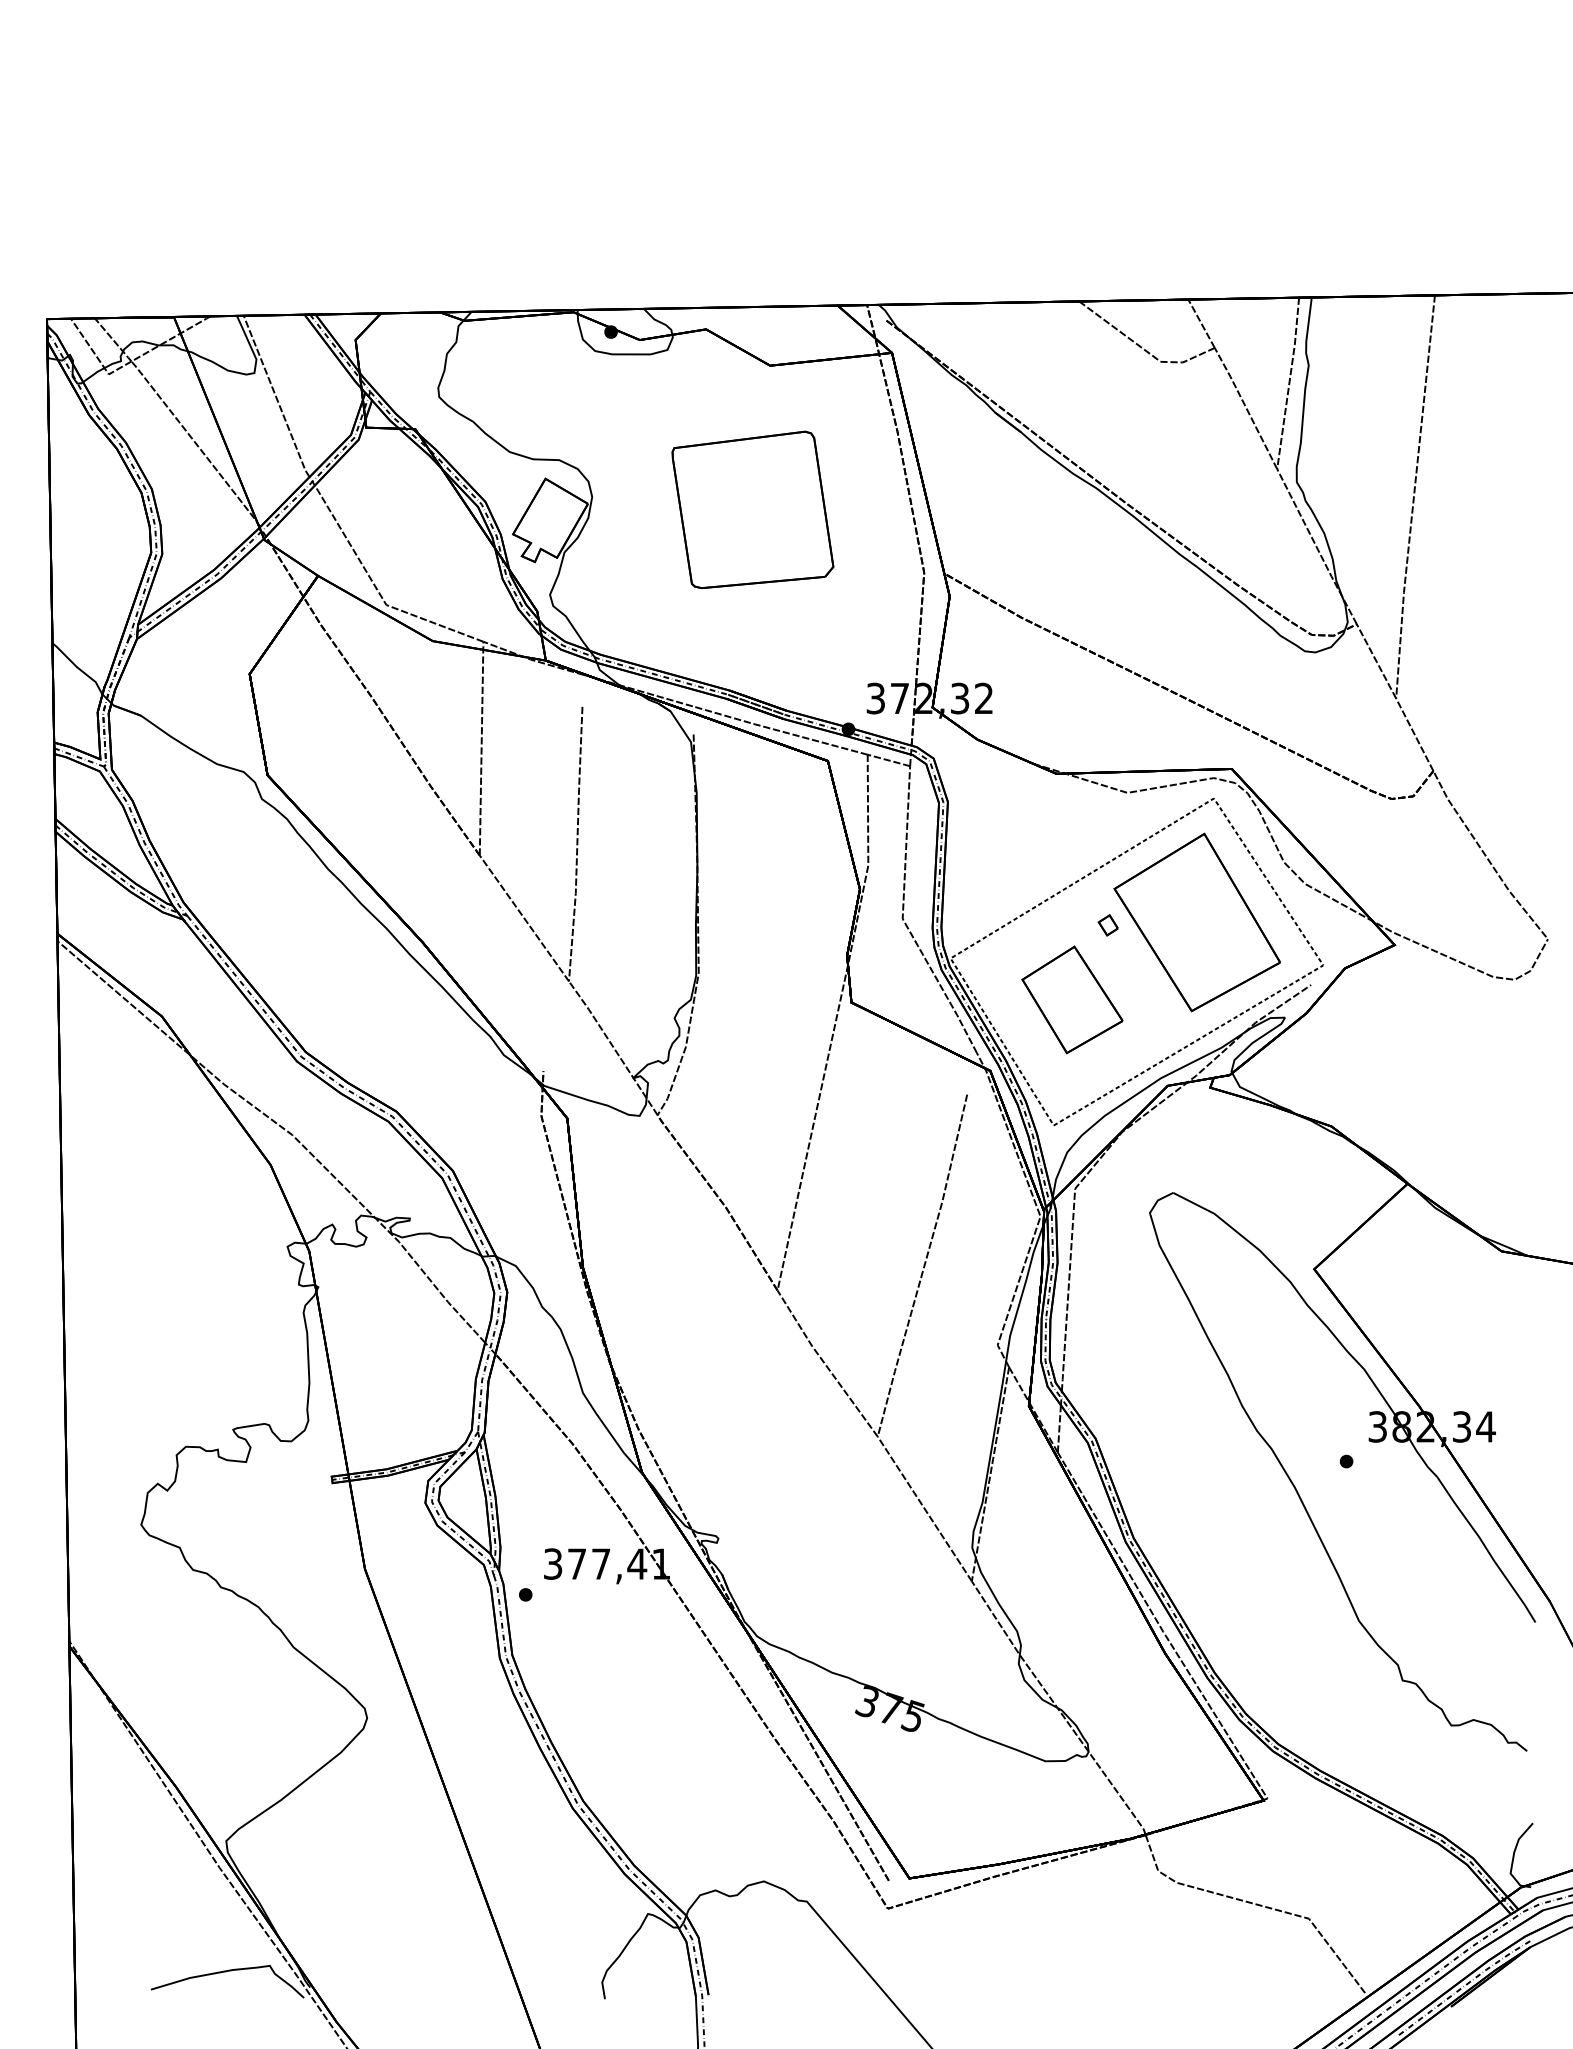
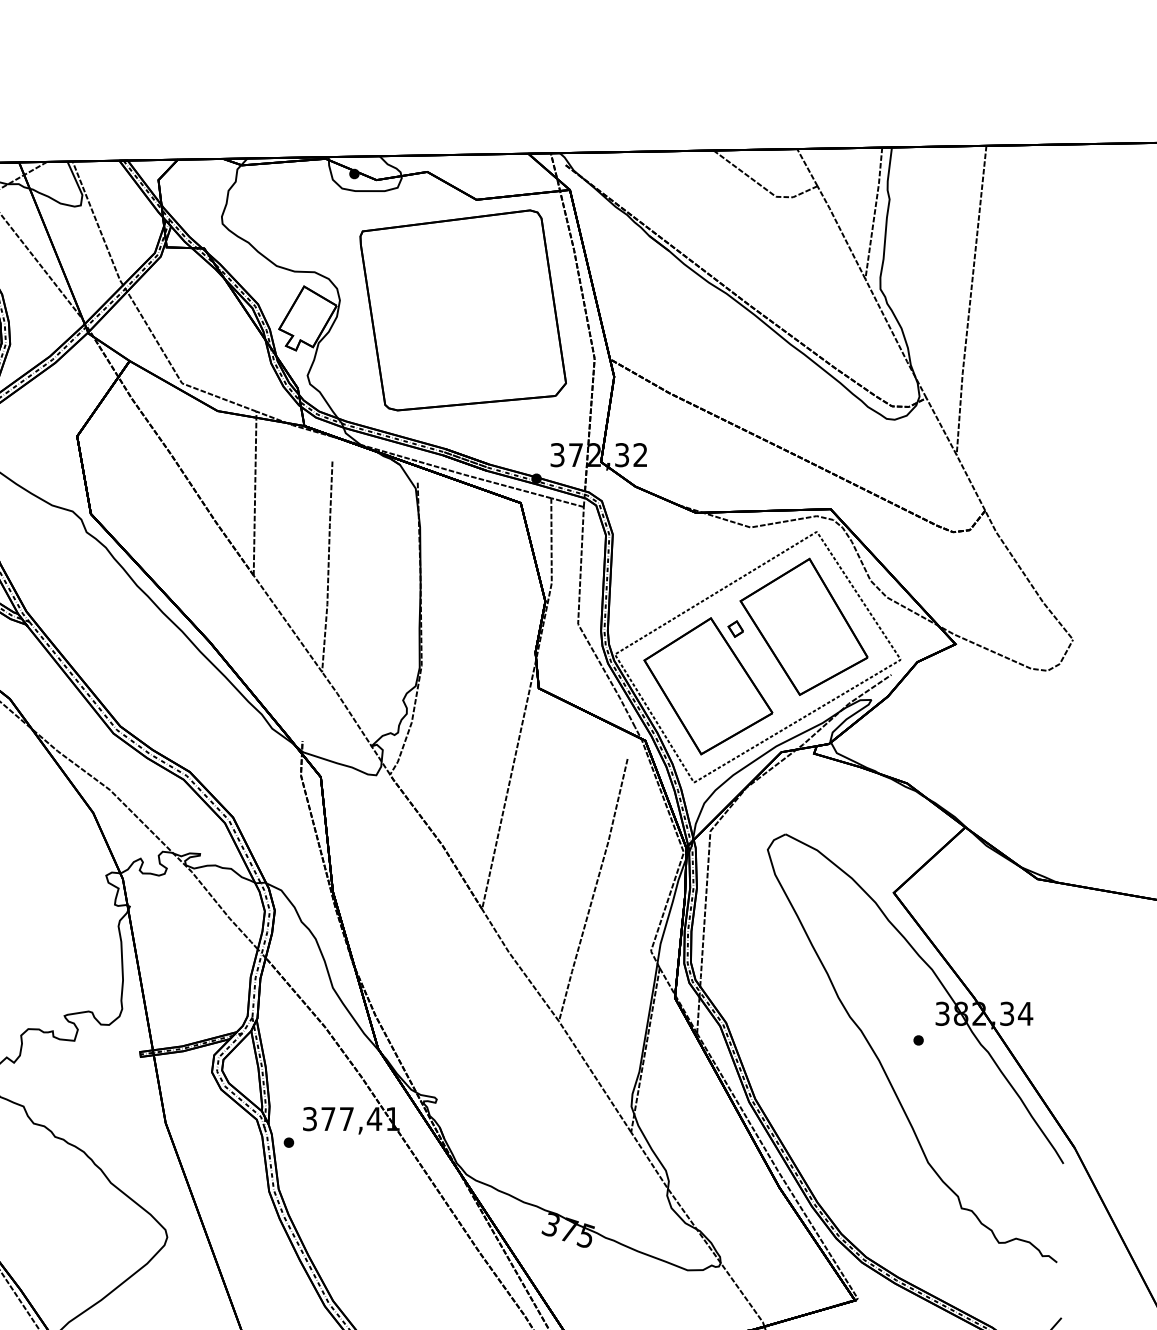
part: (752, 509) -> (462, 310), size x1.67
part: (1072, 999) -> (708, 685), size x1.67

